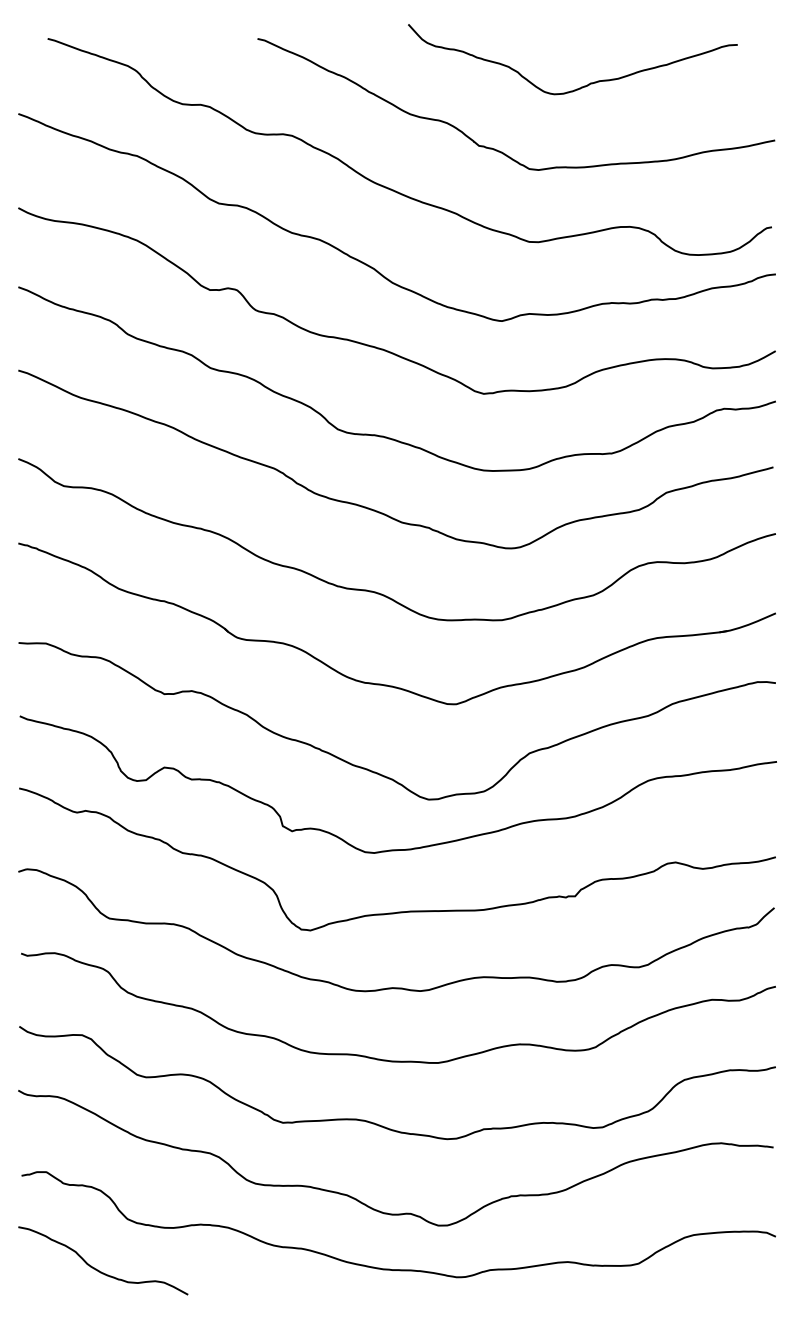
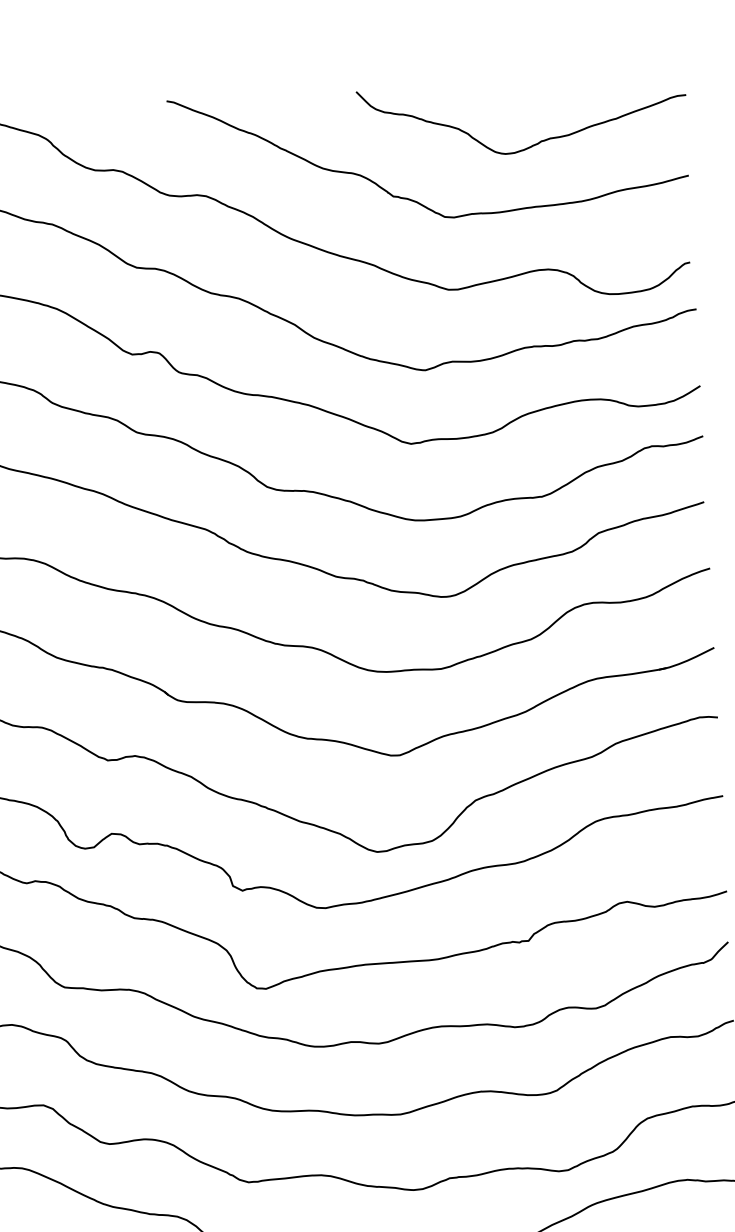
curve: (581, 86) -> (532, 144), moved

